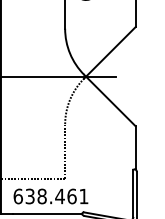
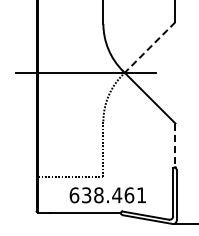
line: (109, 52) -> (148, 48), solid -> dashed
line: (135, 147) -> (175, 145), solid -> dashed
text: (50, 196) -> (107, 195), moved

